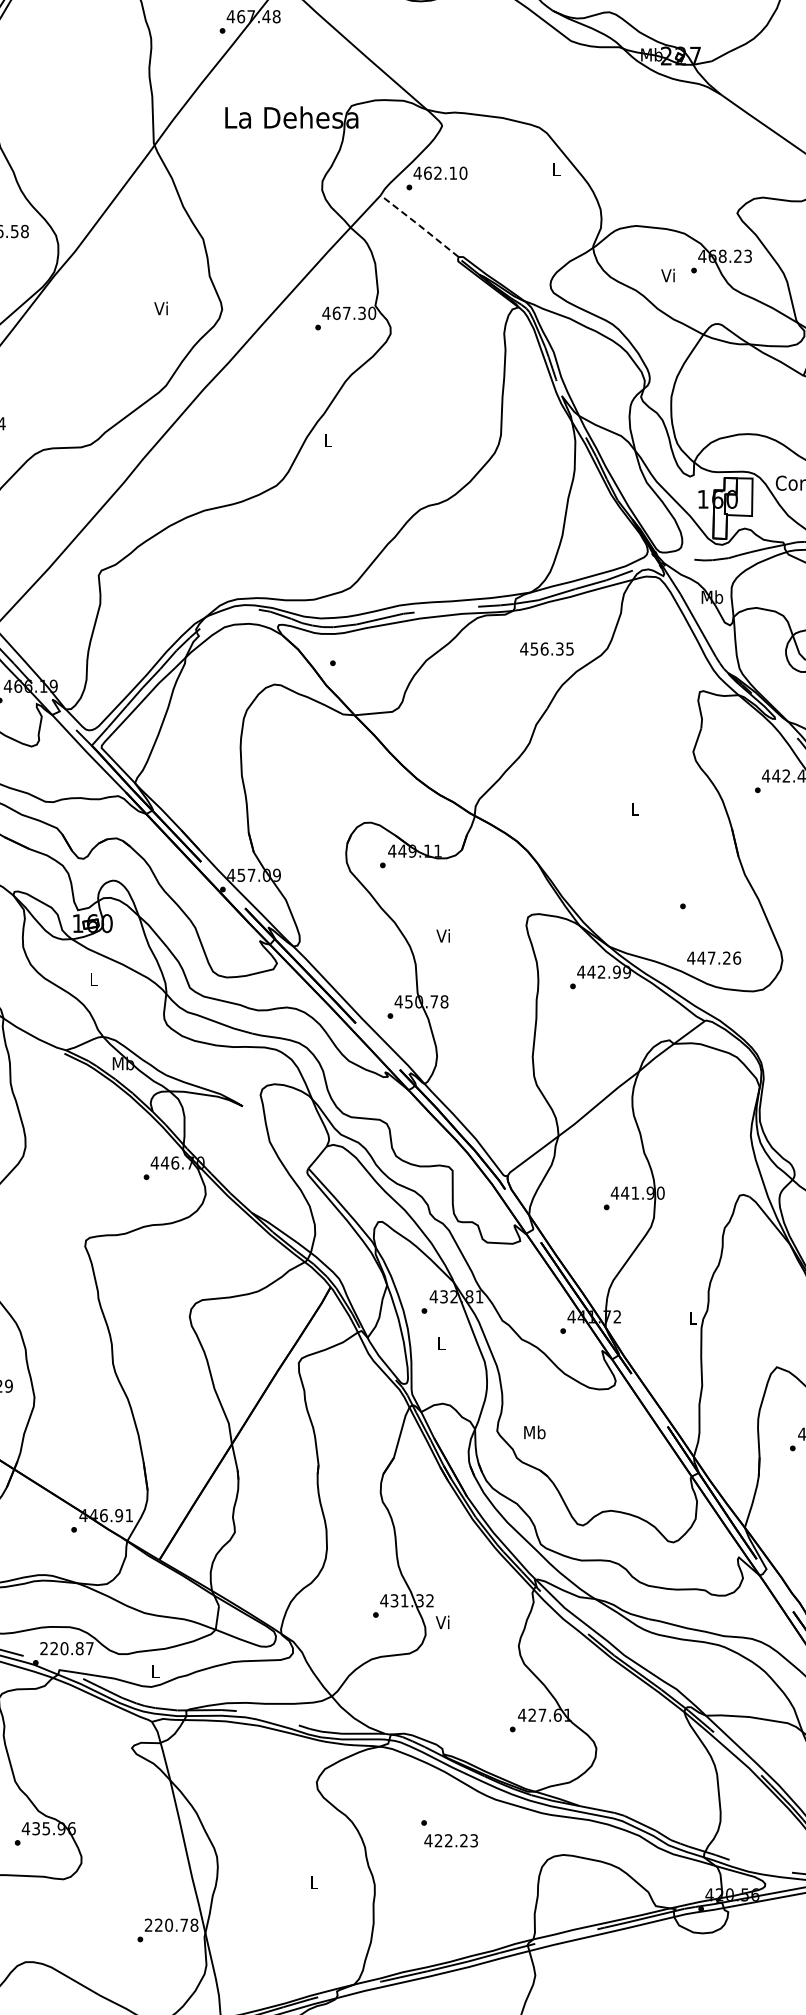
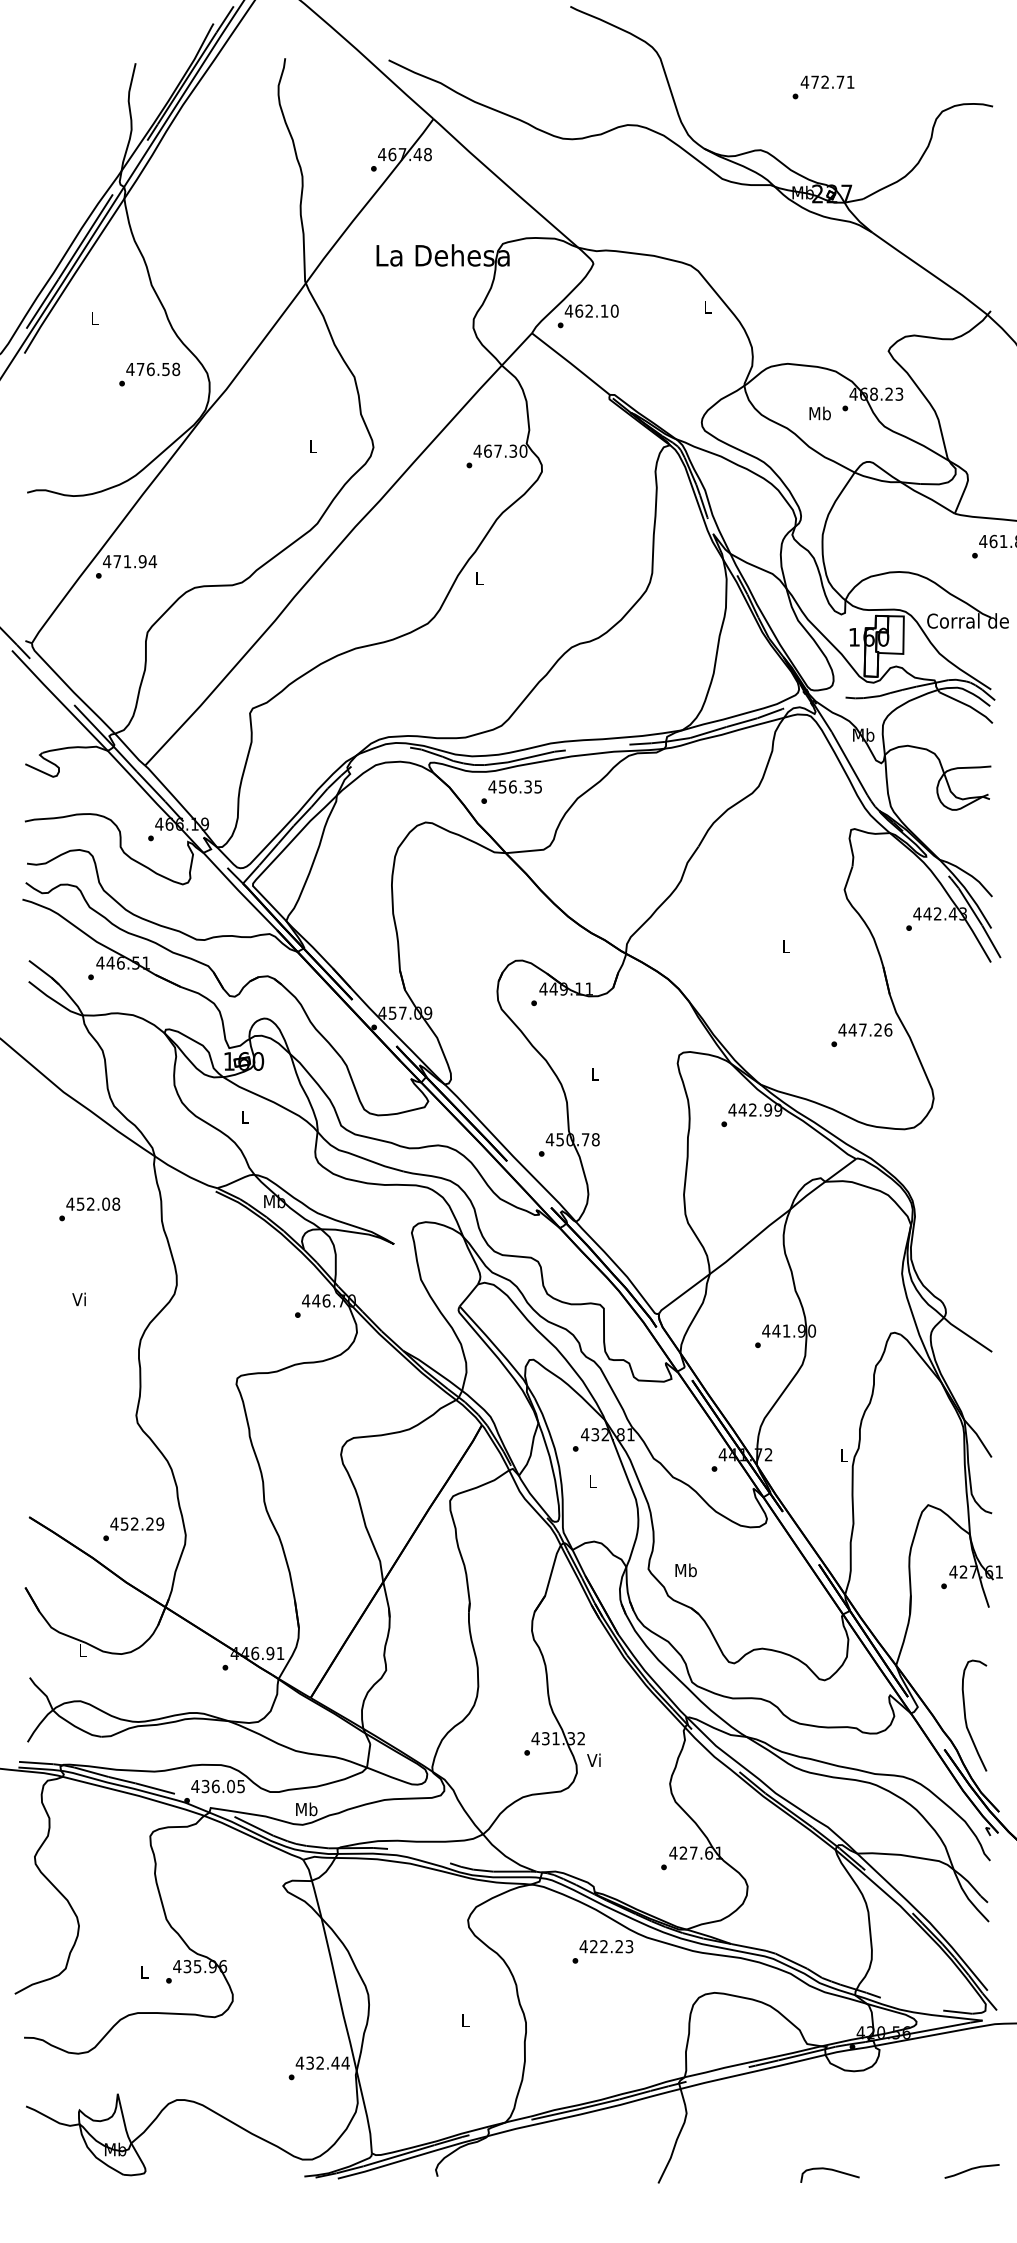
line: (419, 225) -> (570, 363), dashed -> solid
text: (668, 275) -> (819, 413), Vi -> Mb
text: (161, 307) -> (312, 445), Vi -> L
text: (546, 648) -> (514, 786), moved
text: (443, 935) -> (594, 1073), Vi -> L
text: (714, 957) -> (865, 1029), moved
text: (66, 1648) -> (217, 1786), 220.87 -> 436.05
text: (155, 1671) -> (306, 1809), L -> Mb
text: (451, 1840) -> (606, 1946), moved
text: (171, 1924) -> (322, 2062), 220.78 -> 432.44

